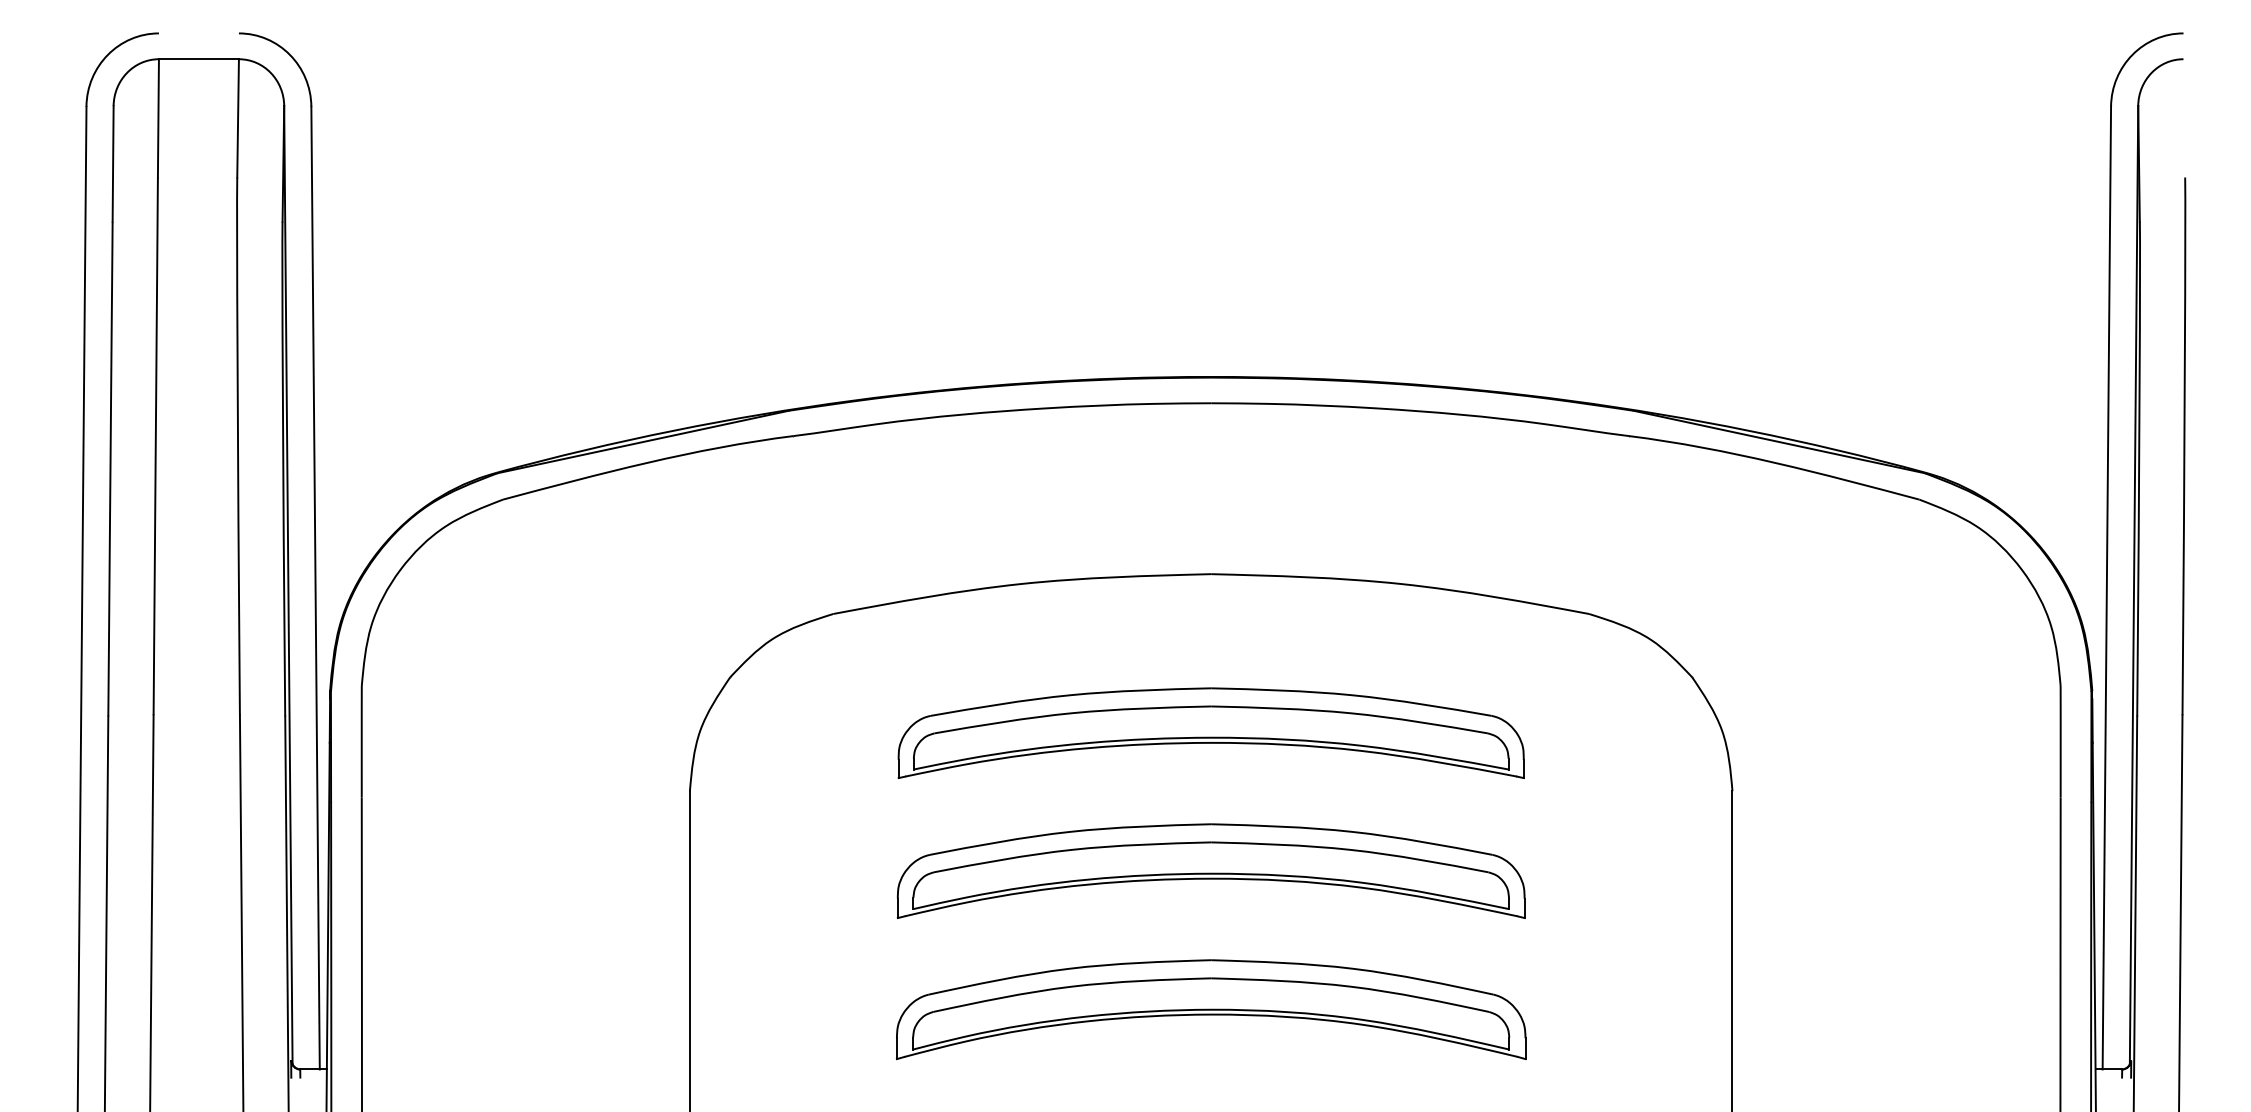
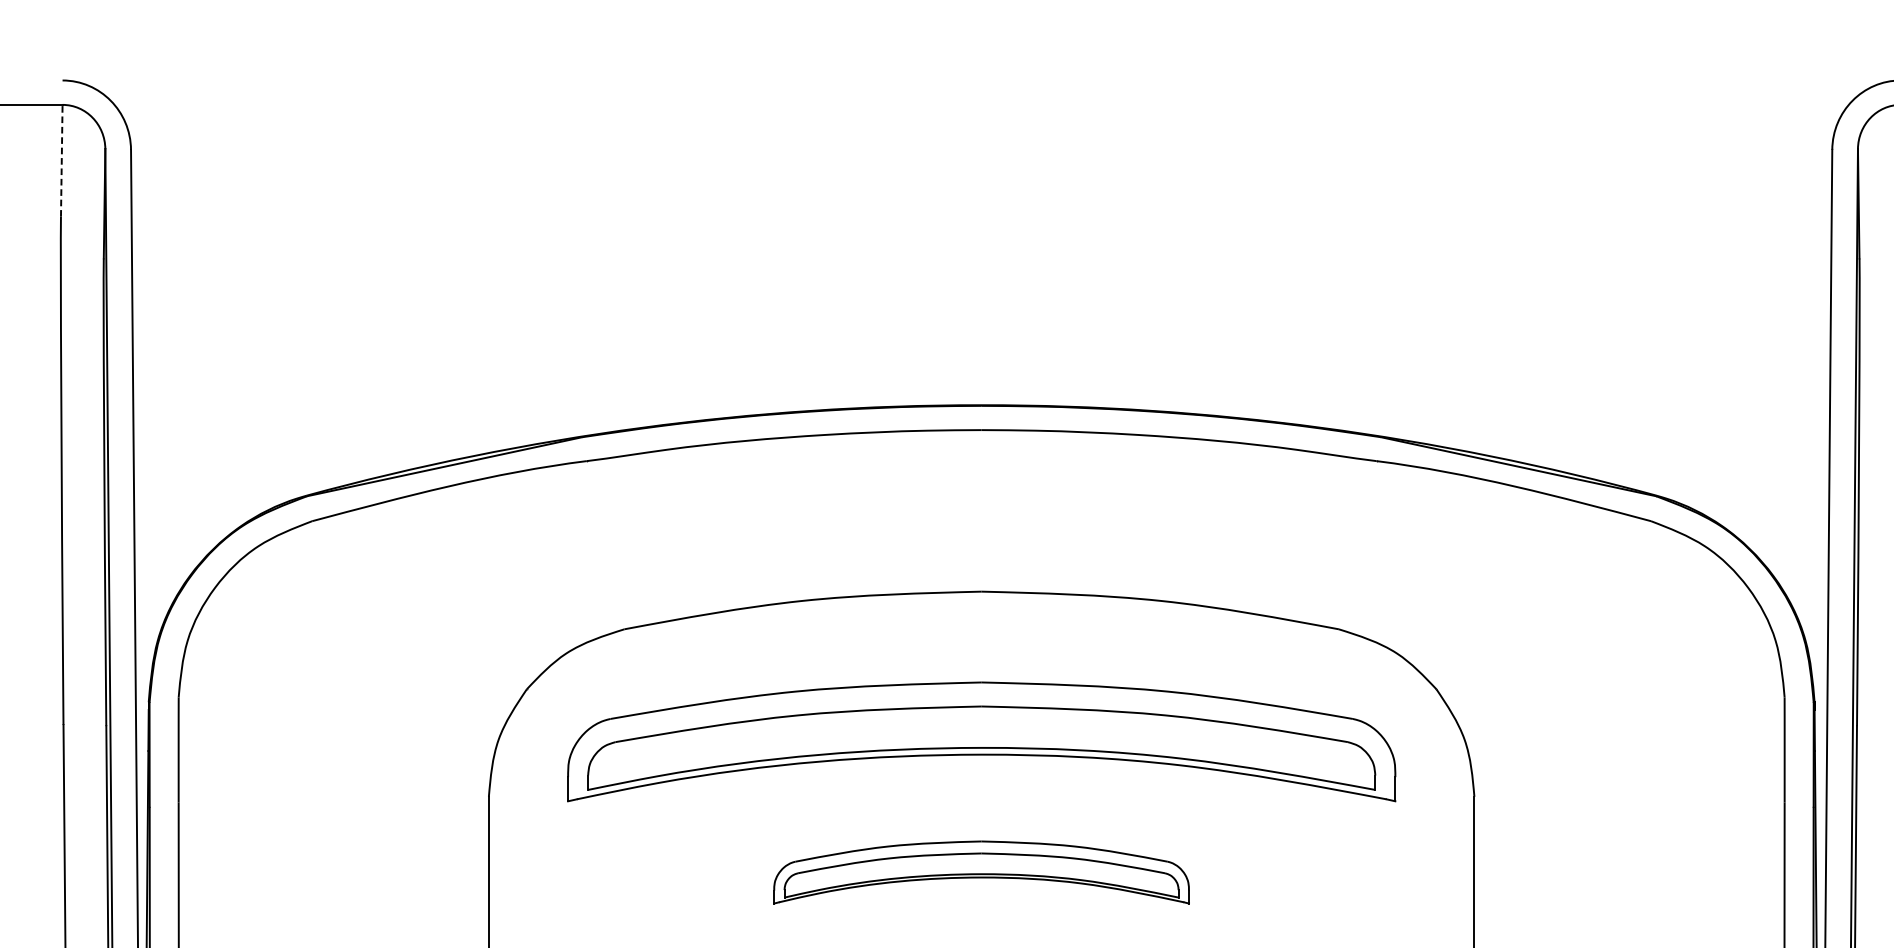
line: (238, 117) -> (62, 159), solid -> dashed
part: (1210, 733) -> (980, 742), size x1.4
part: (1210, 871) -> (980, 872), size x0.7

